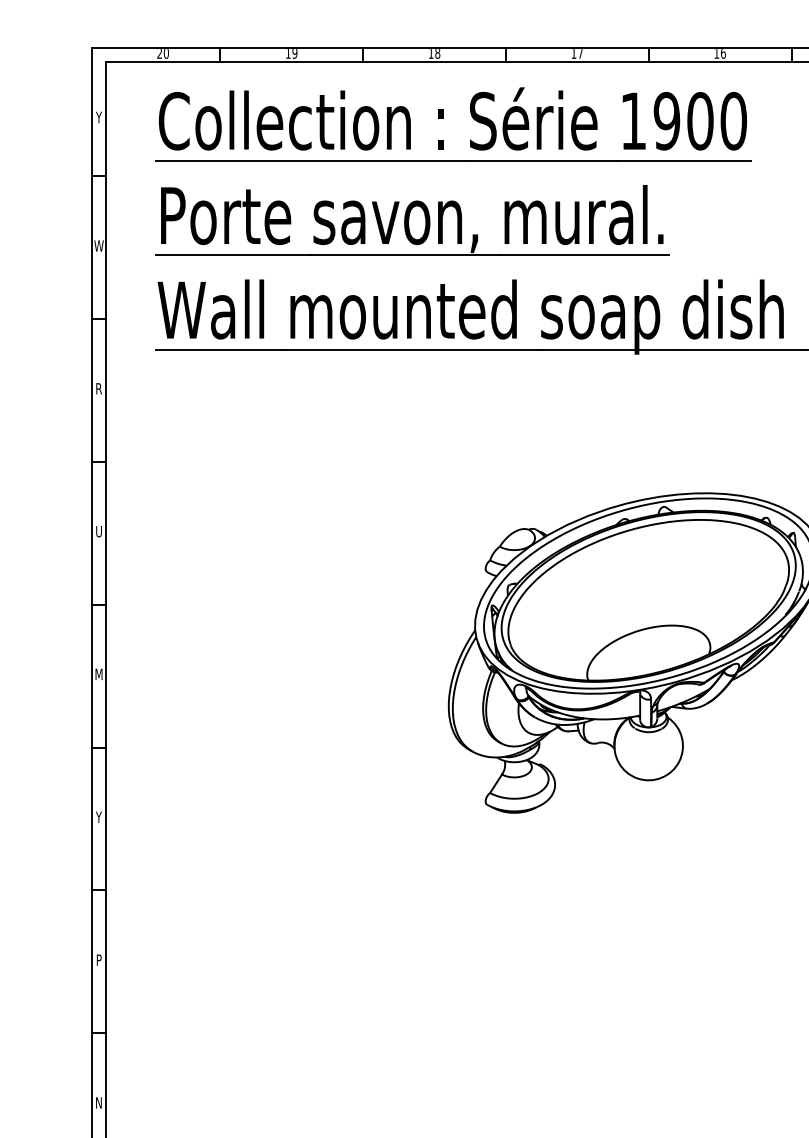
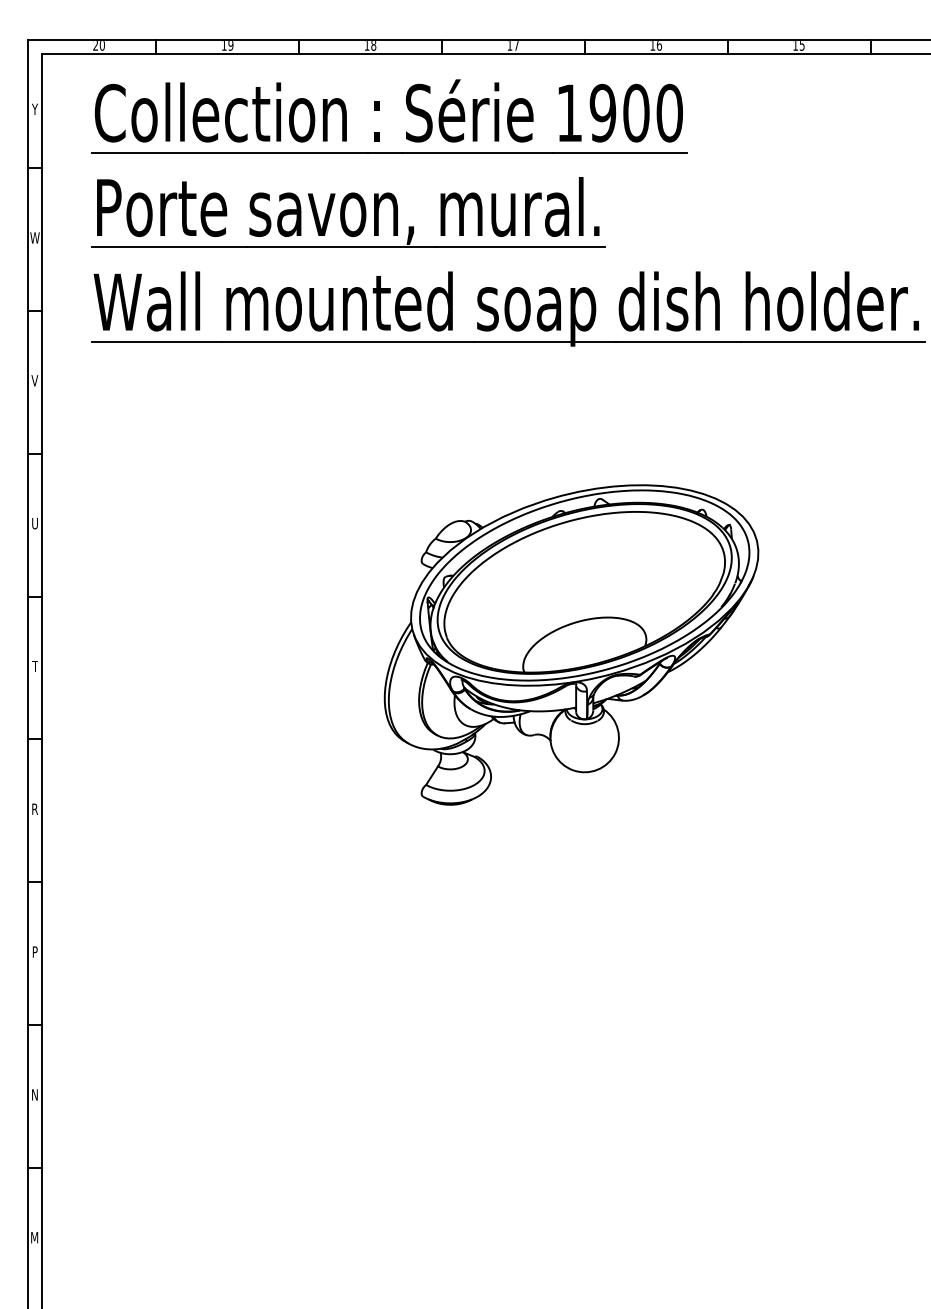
text: (98, 388) -> (34, 380), R -> V
text: (98, 673) -> (34, 665), M -> T
text: (98, 816) -> (34, 808), Y -> R

